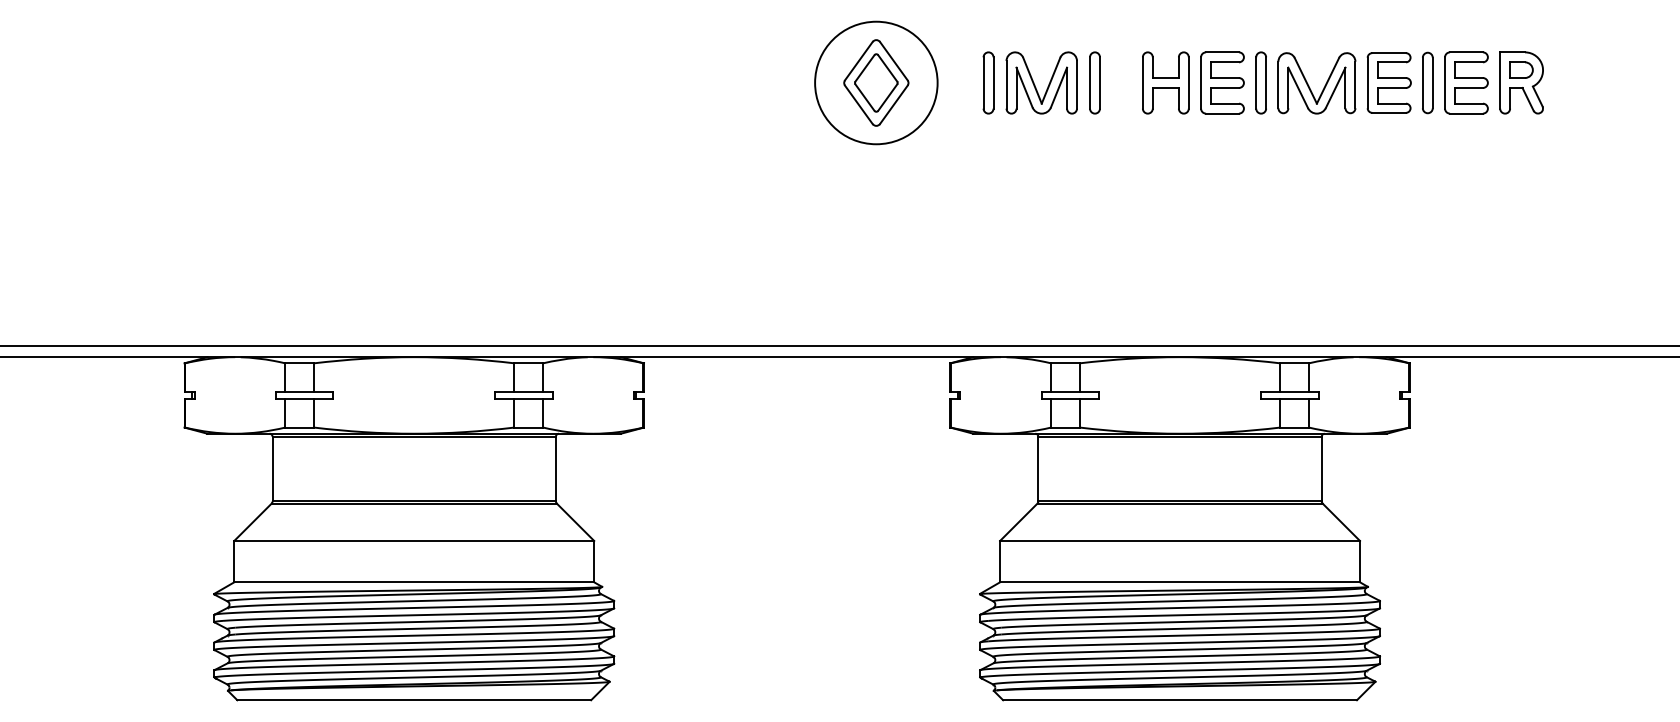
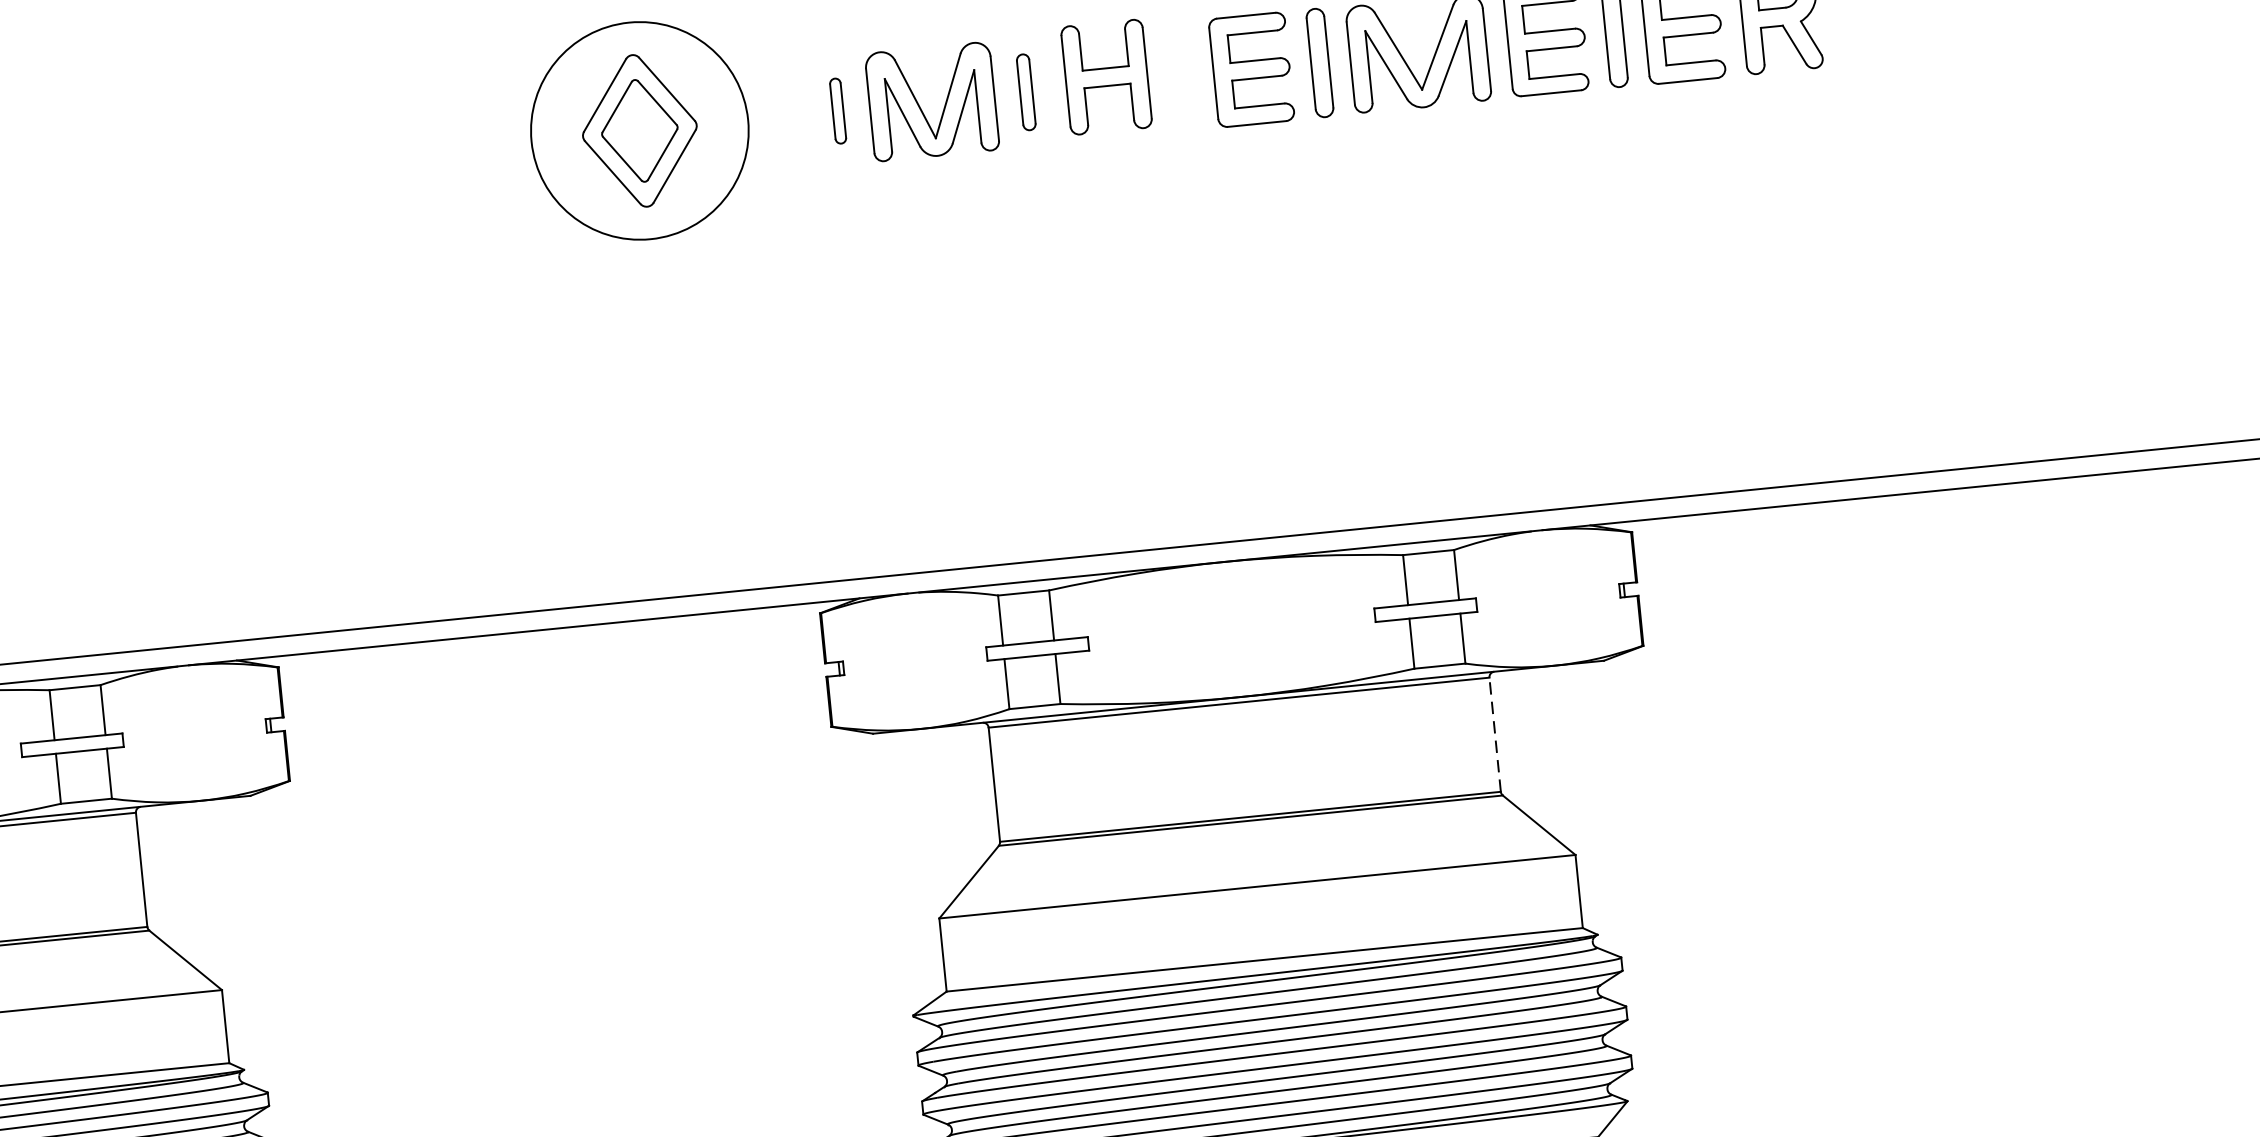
part: (988, 82) -> (837, 110), size x0.6
part: (1094, 82) -> (1025, 91), size x0.7
part: (1165, 82) -> (1105, 76), moved
line: (1321, 468) -> (1494, 733), solid -> dashed

